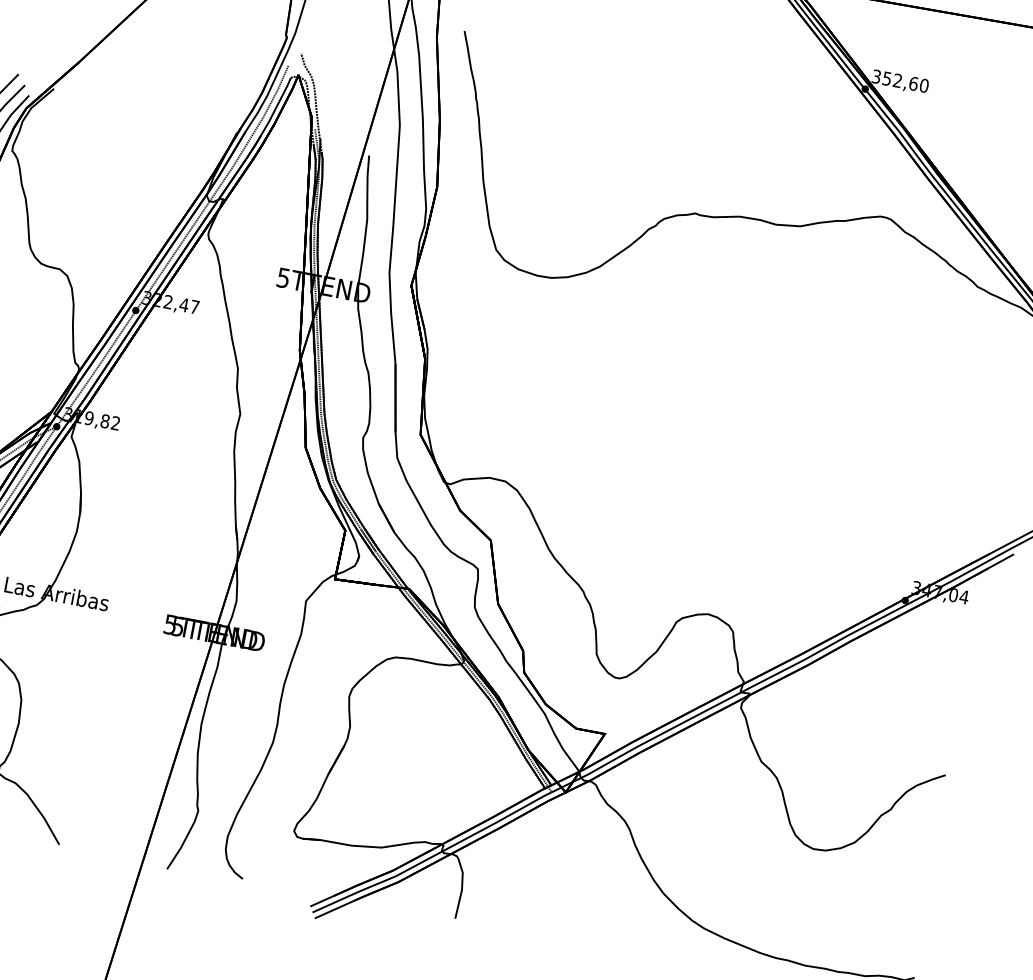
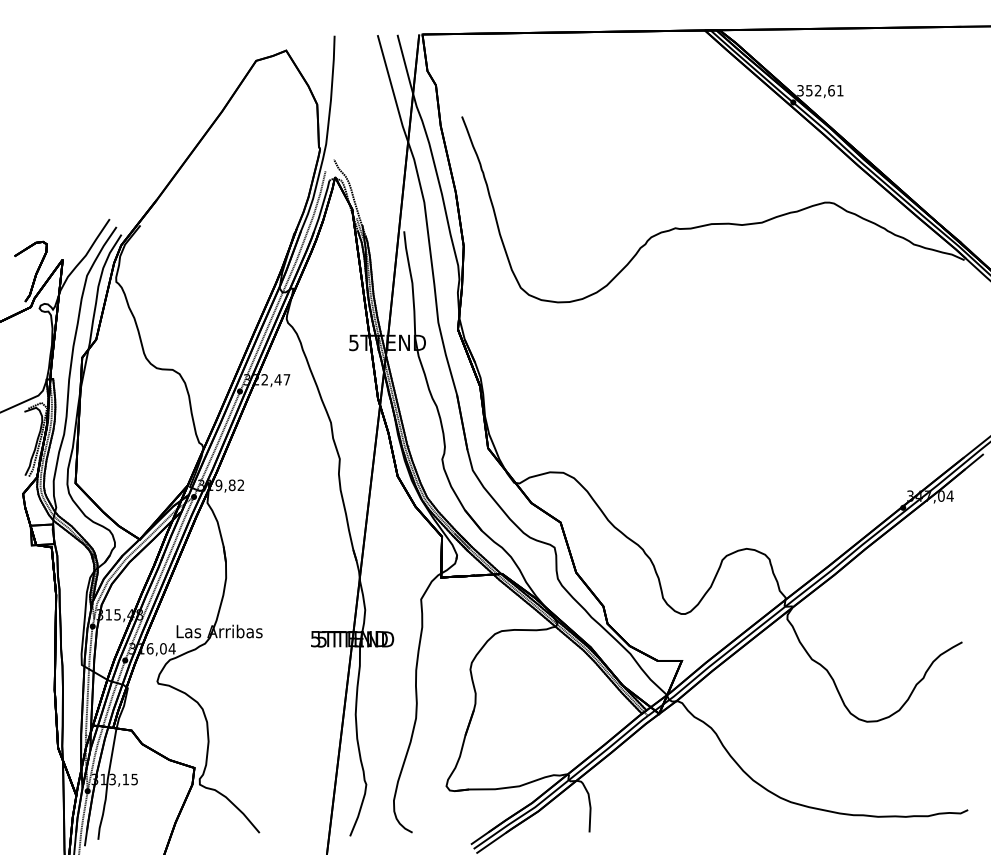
text: (923, 85) -> (839, 90), 352,60 -> 352,61

